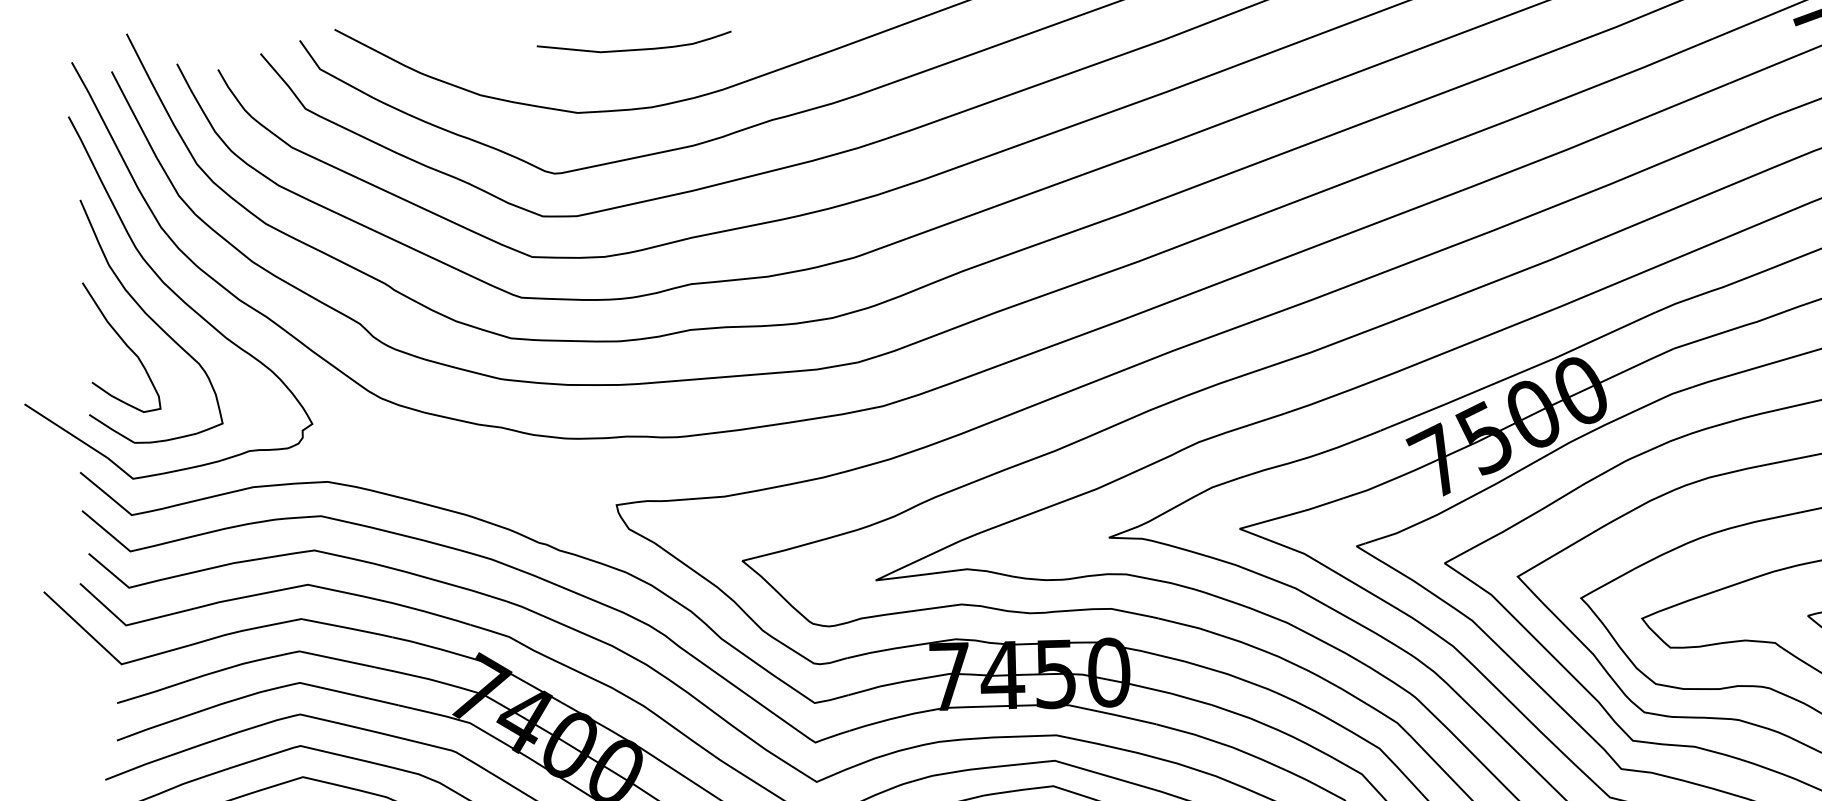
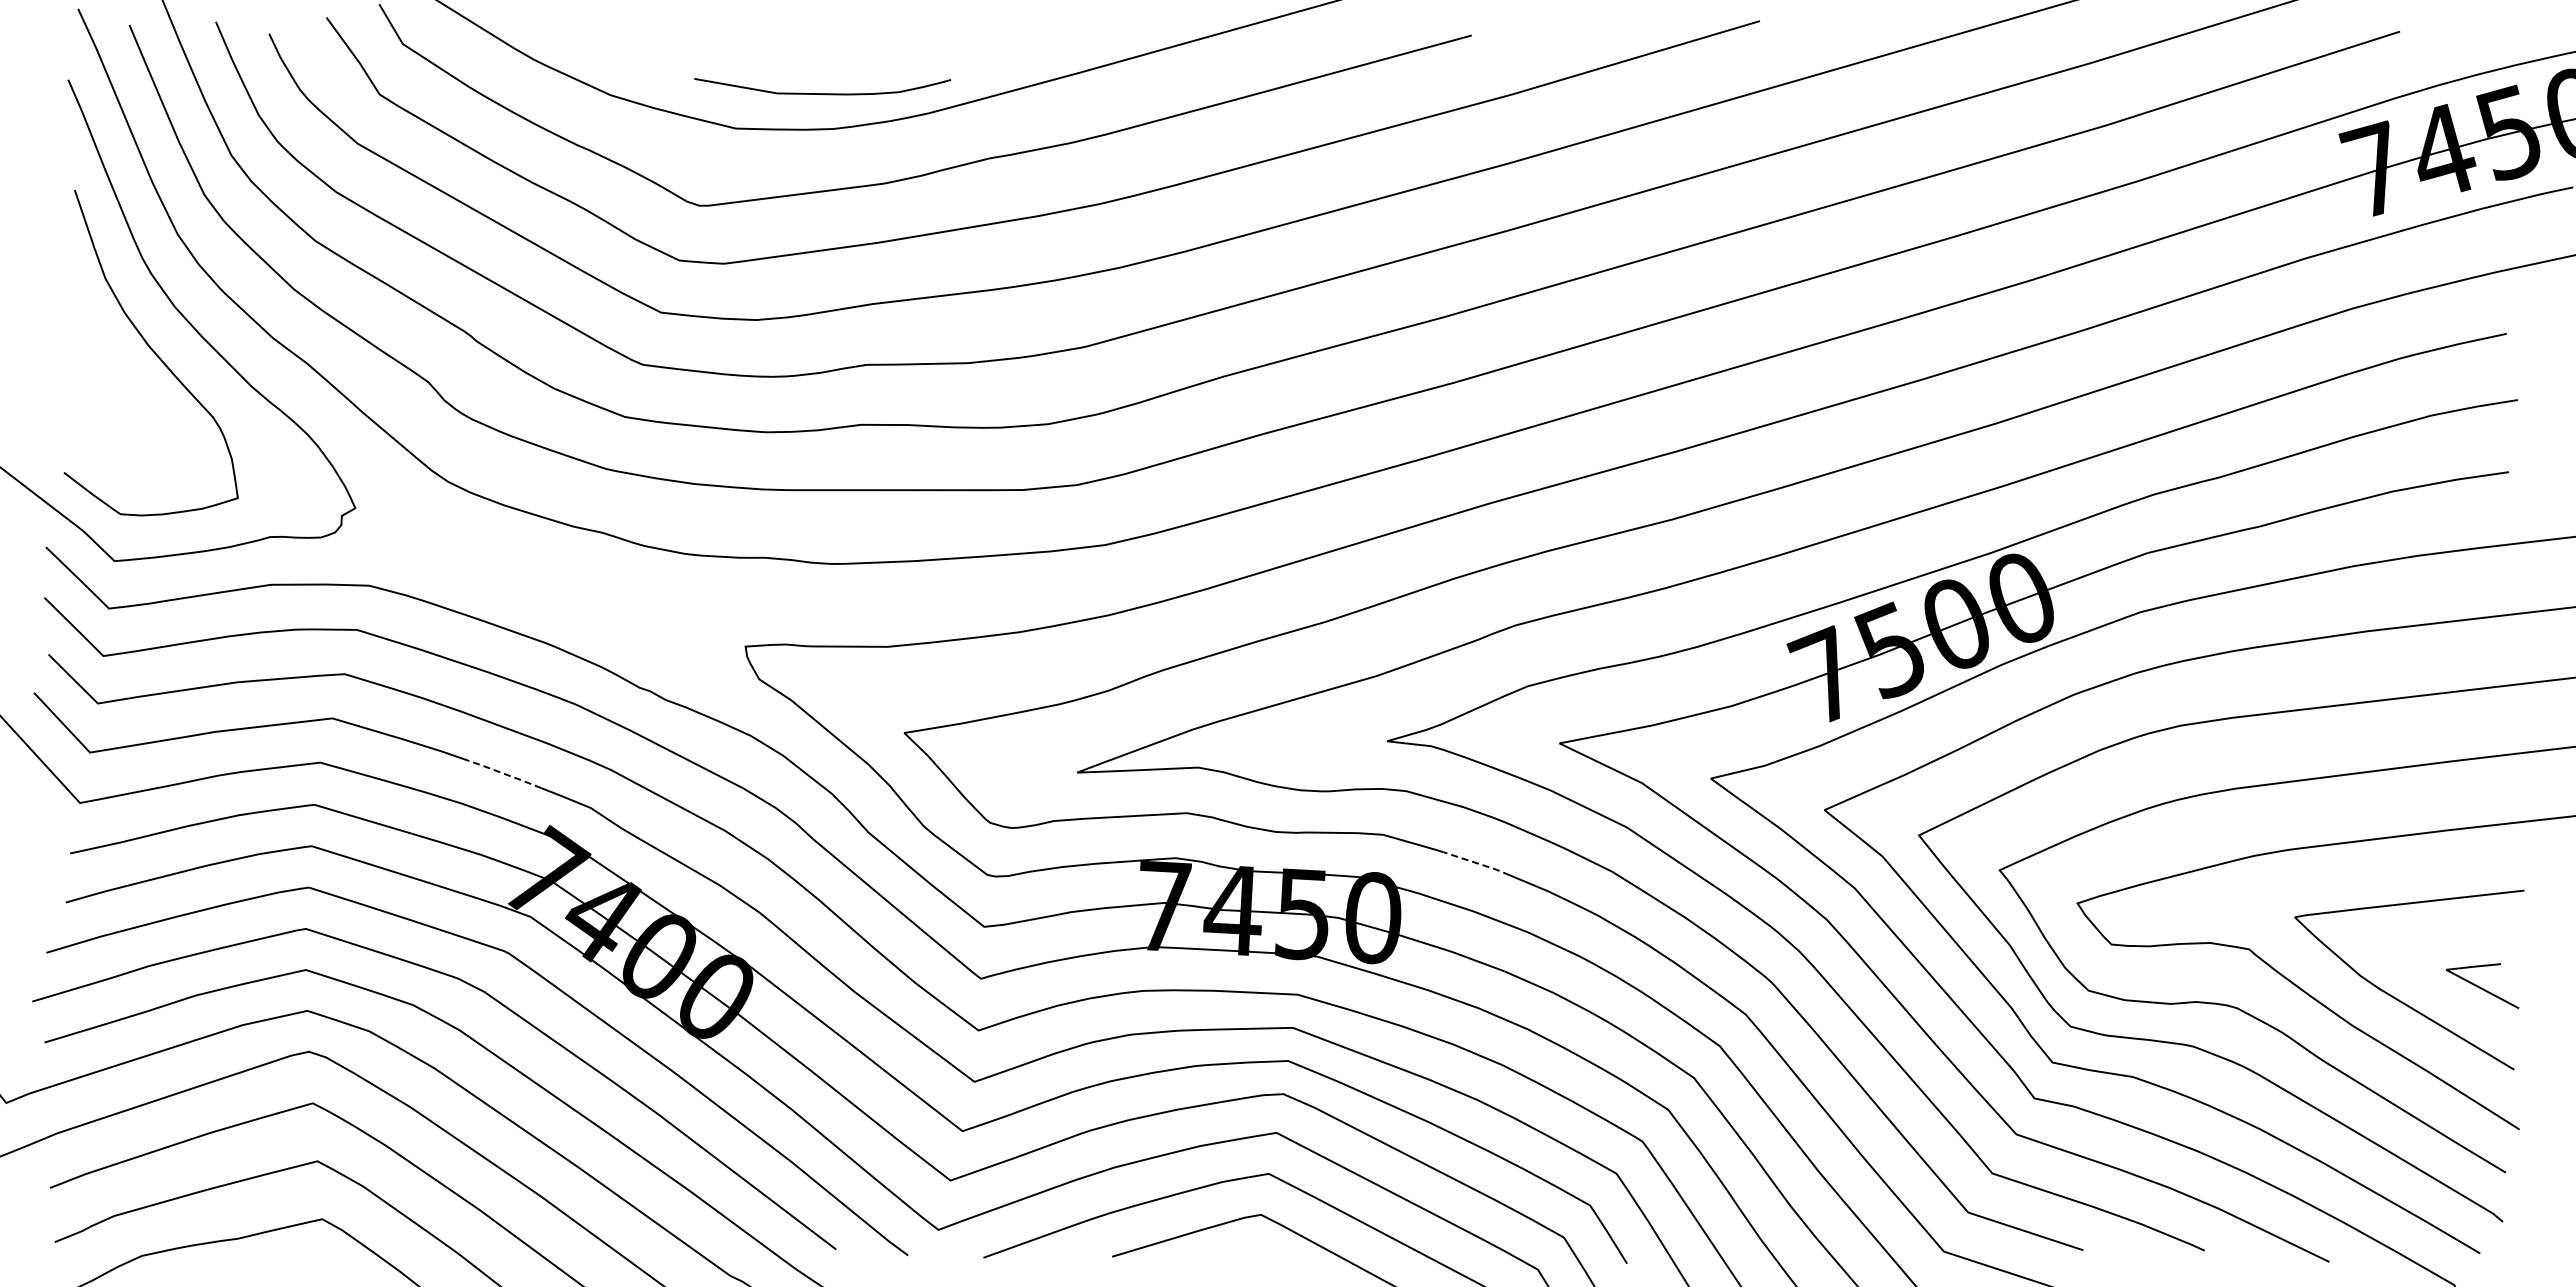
curve: (634, 49) -> (822, 93), moved
curve: (125, 344) -> (118, 384), removed
line: (440, 616) -> (502, 773), solid -> dashed
line: (1184, 624) -> (1476, 863), solid -> dashed

